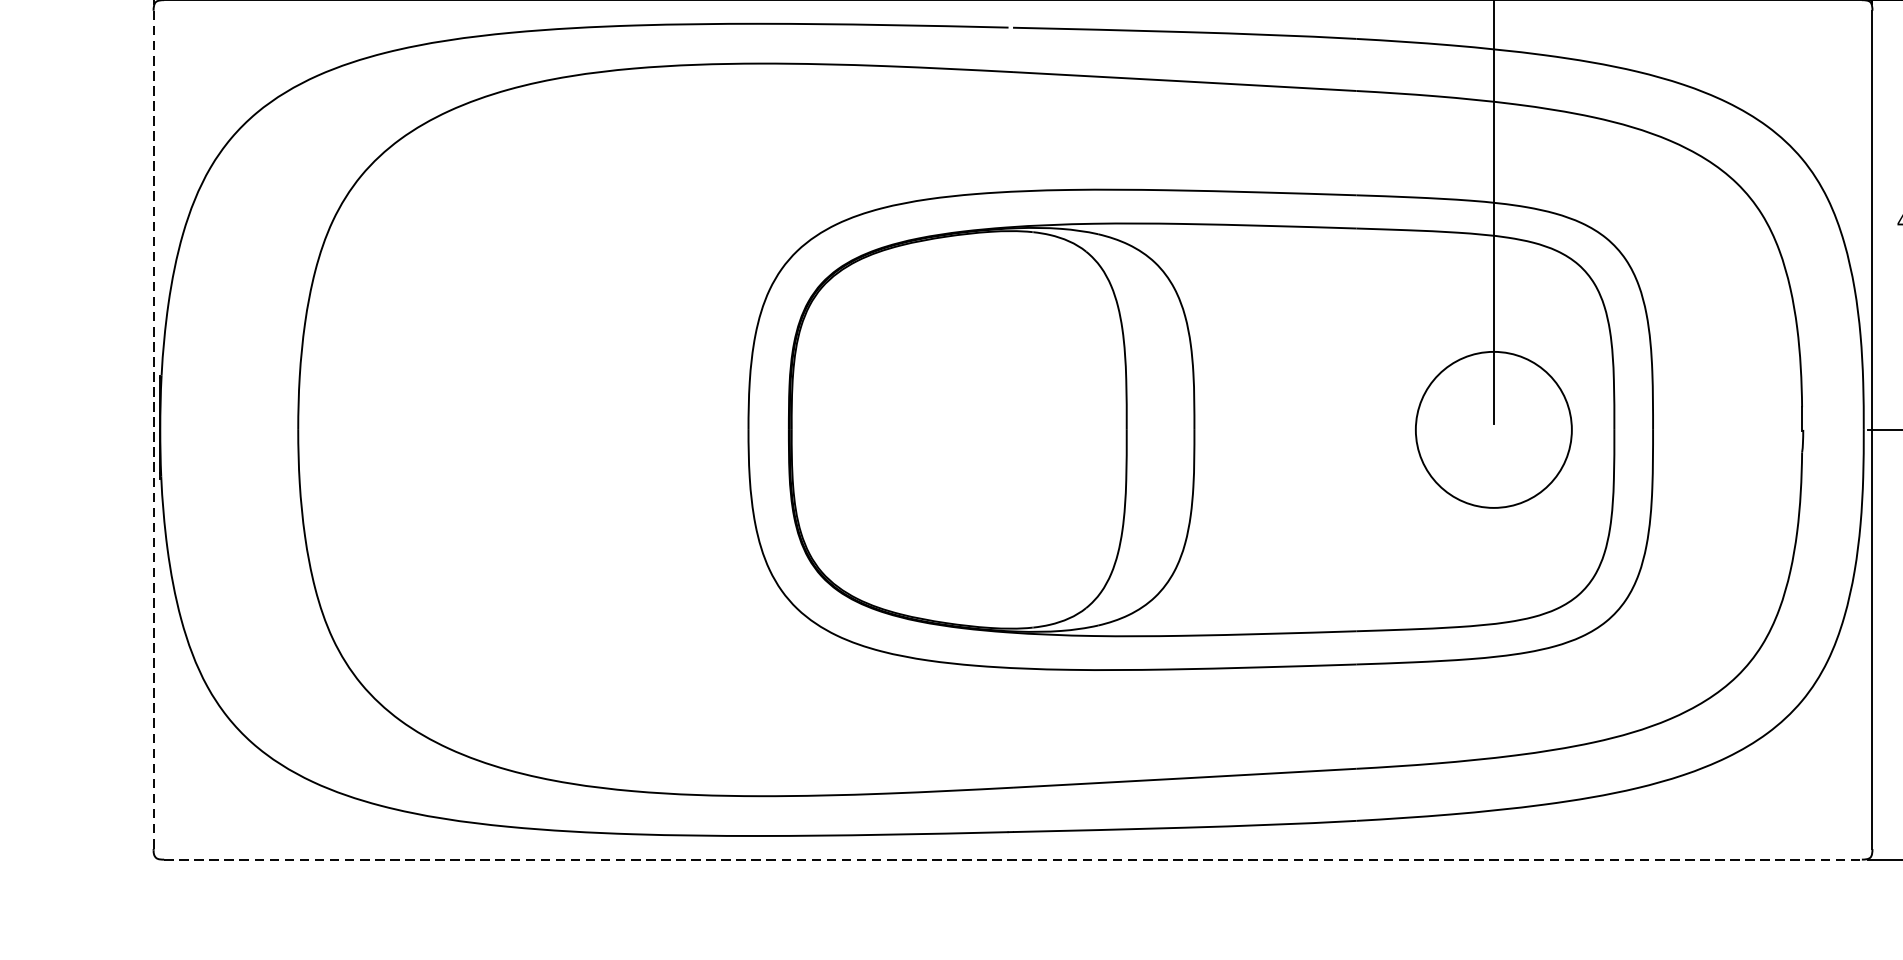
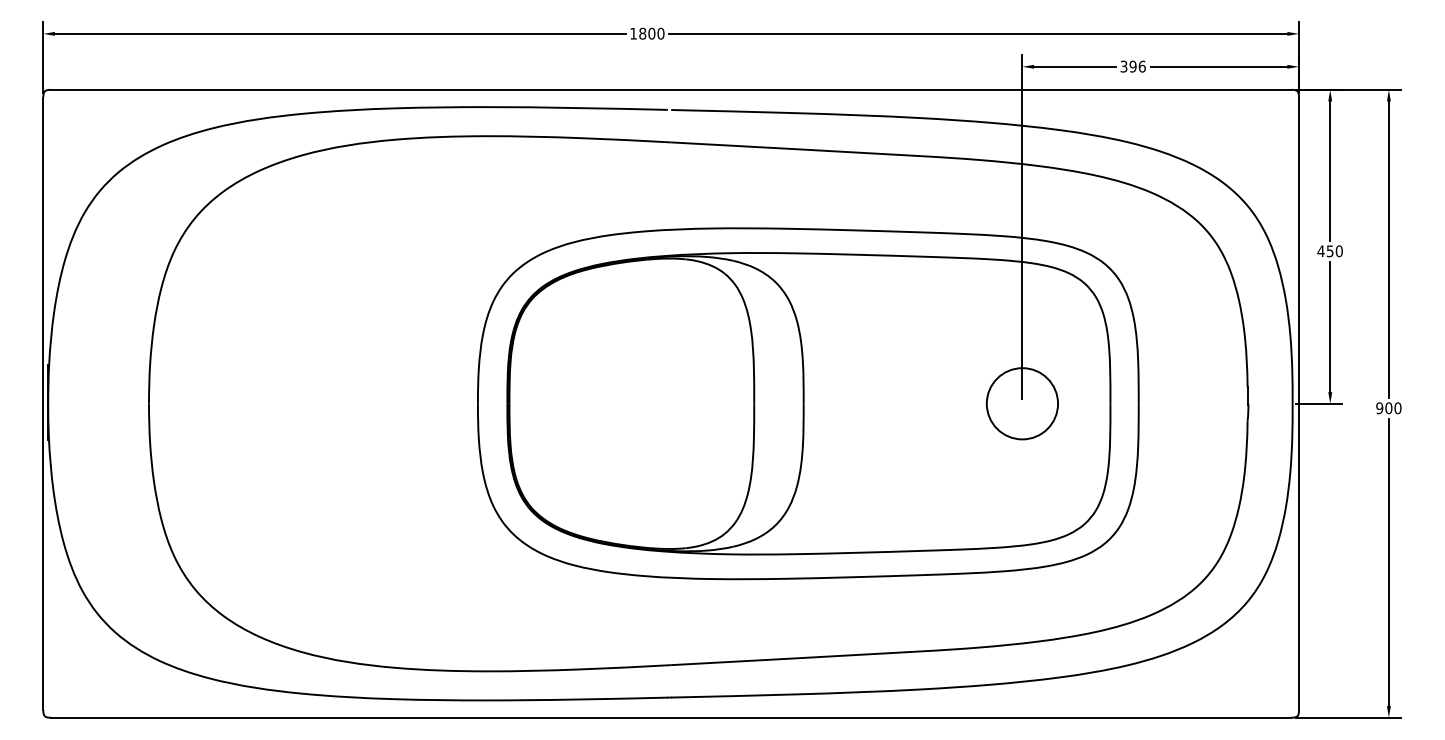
circle: (1493, 429) -> (1022, 403), size x0.62
line: (153, 430) -> (43, 404), dashed -> solid
line: (1013, 859) -> (671, 717), dashed -> solid

